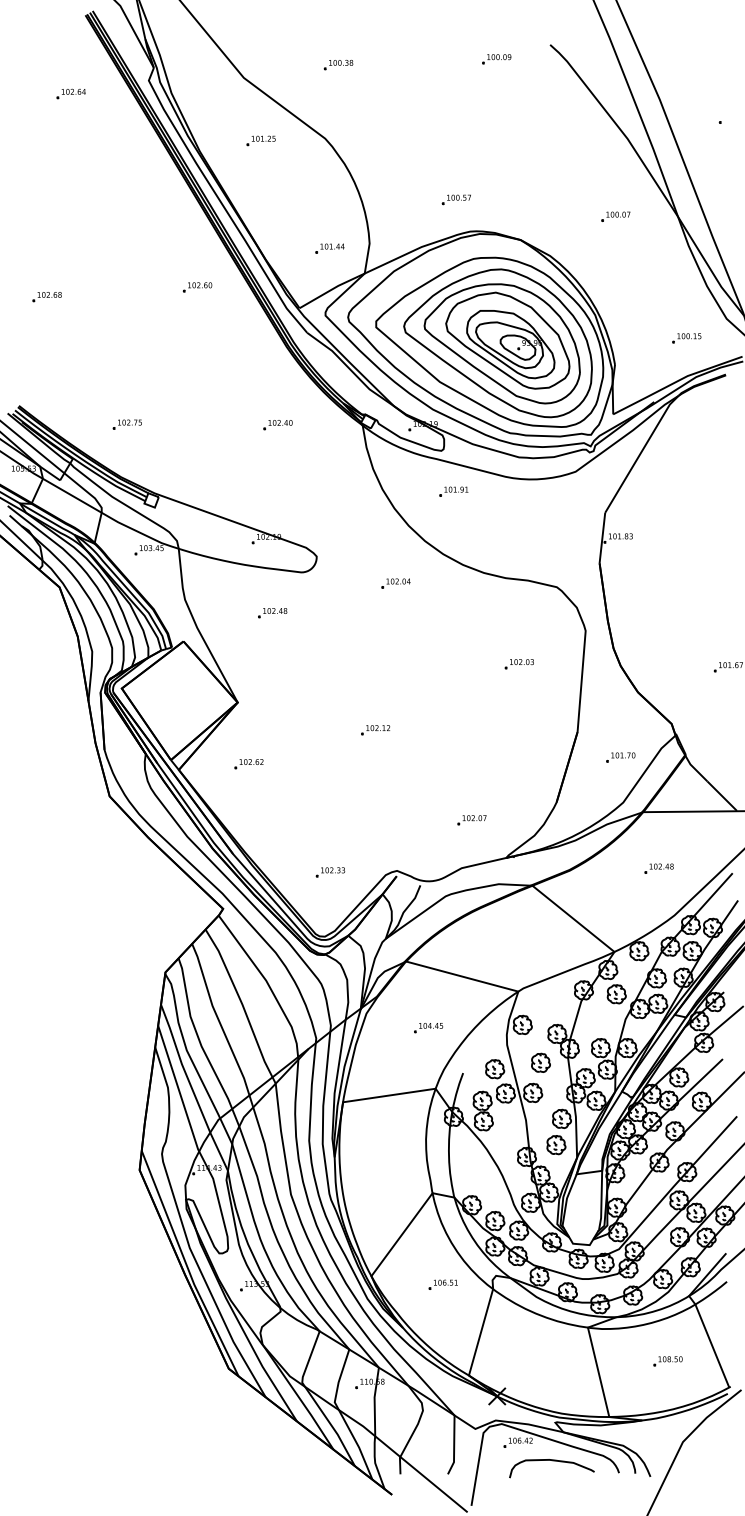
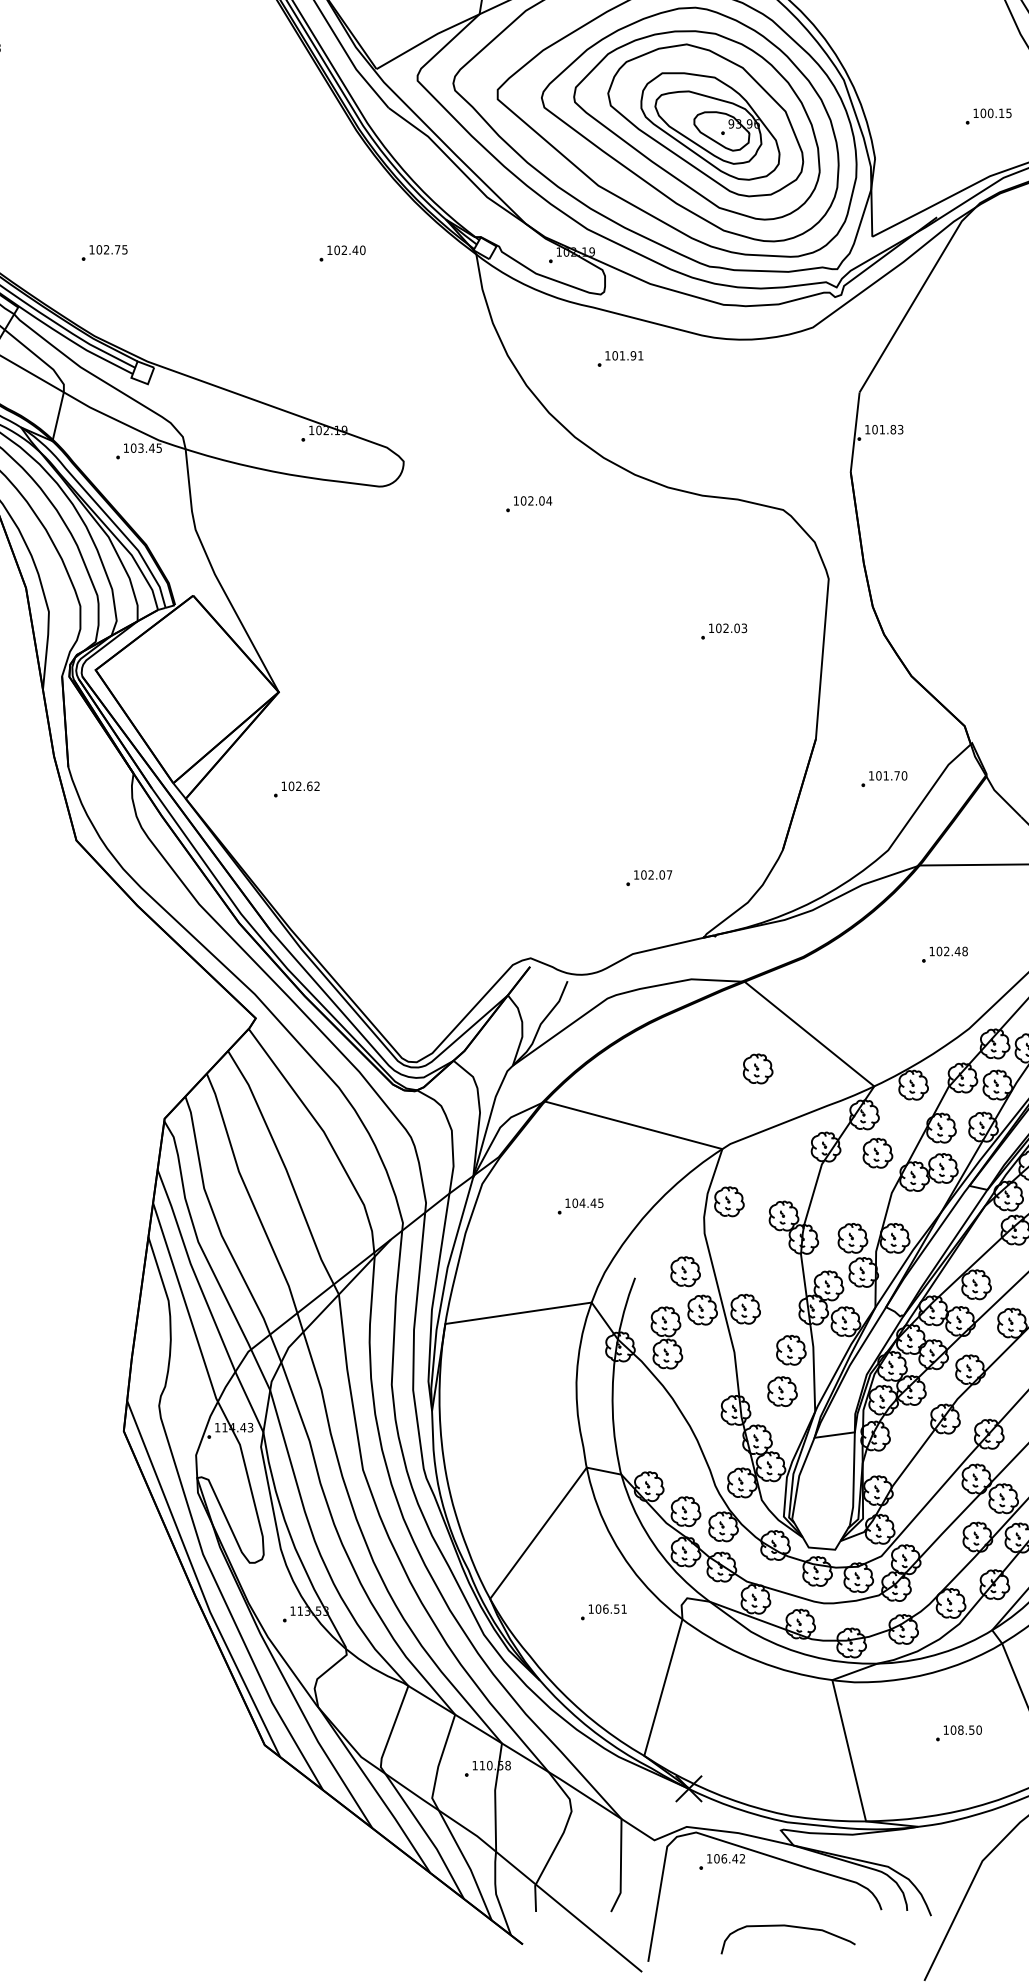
part: (197, 287) -> (215, 36), removed
part: (272, 613) -> (333, 551), removed
part: (375, 730) -> (496, 736), removed
part: (330, 872) -> (425, 960), removed
part: (540, 1062) -> (757, 1068), moved
curve: (552, 1461) -> (788, 1928), moved

